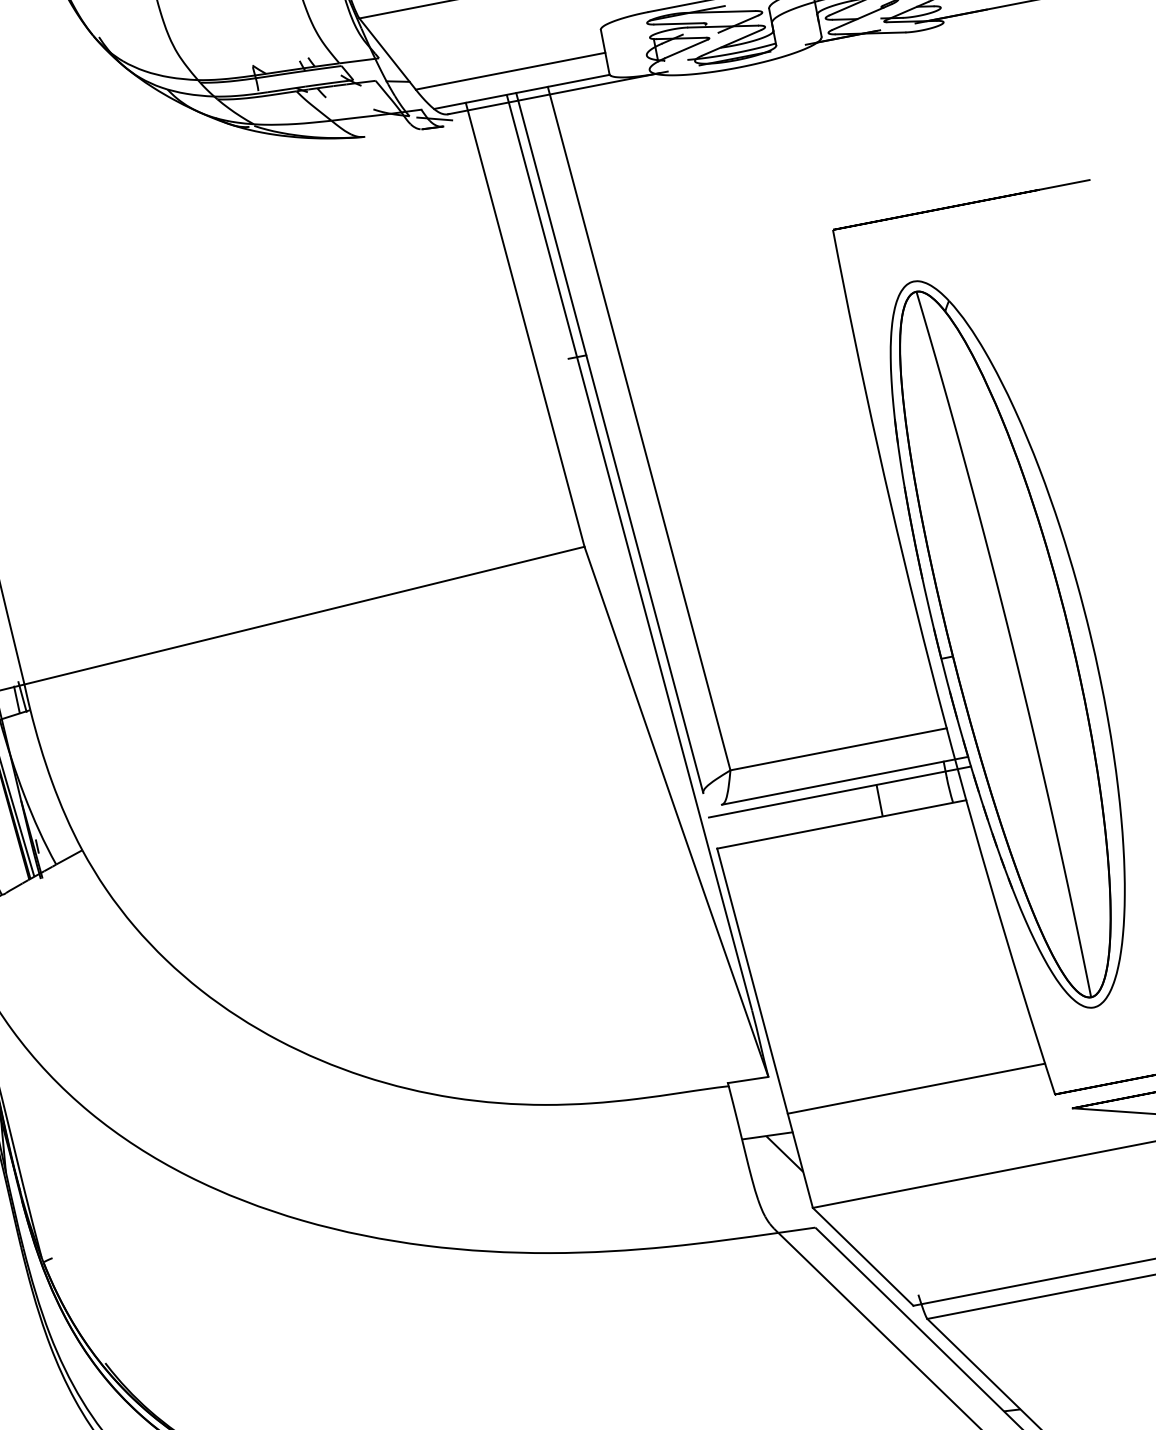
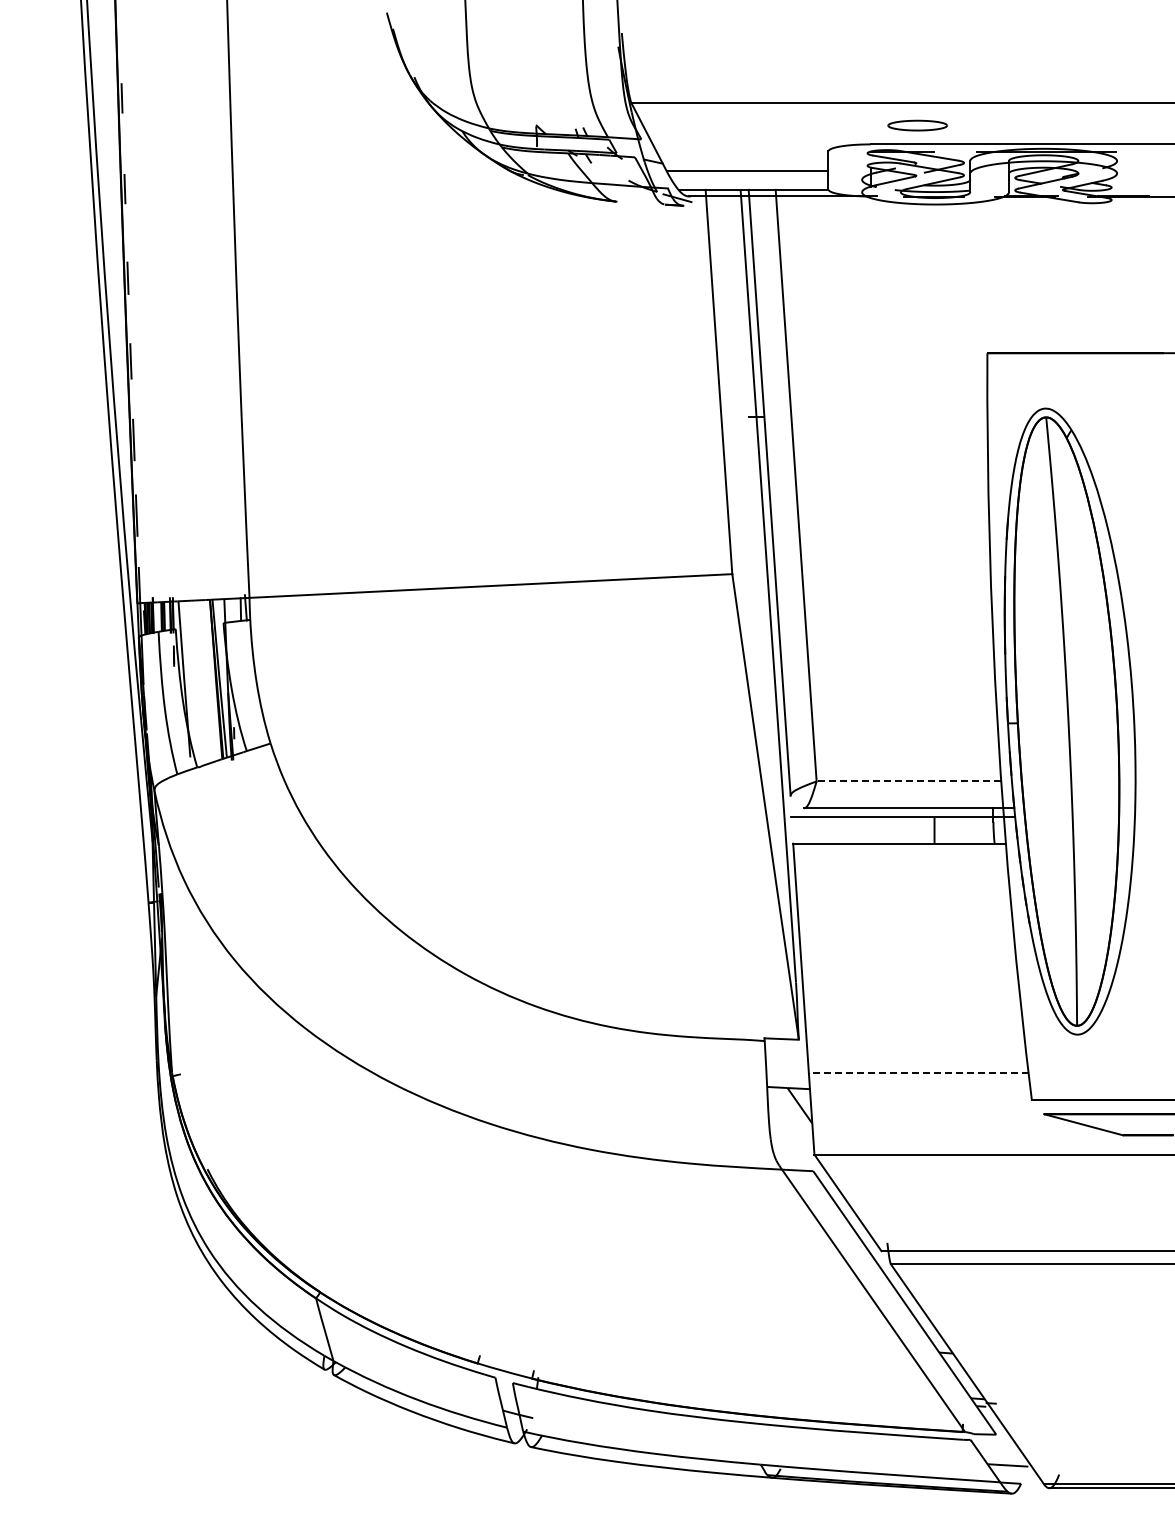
line: (838, 749) -> (908, 781), solid -> dashed
line: (916, 1089) -> (918, 1073), solid -> dashed

